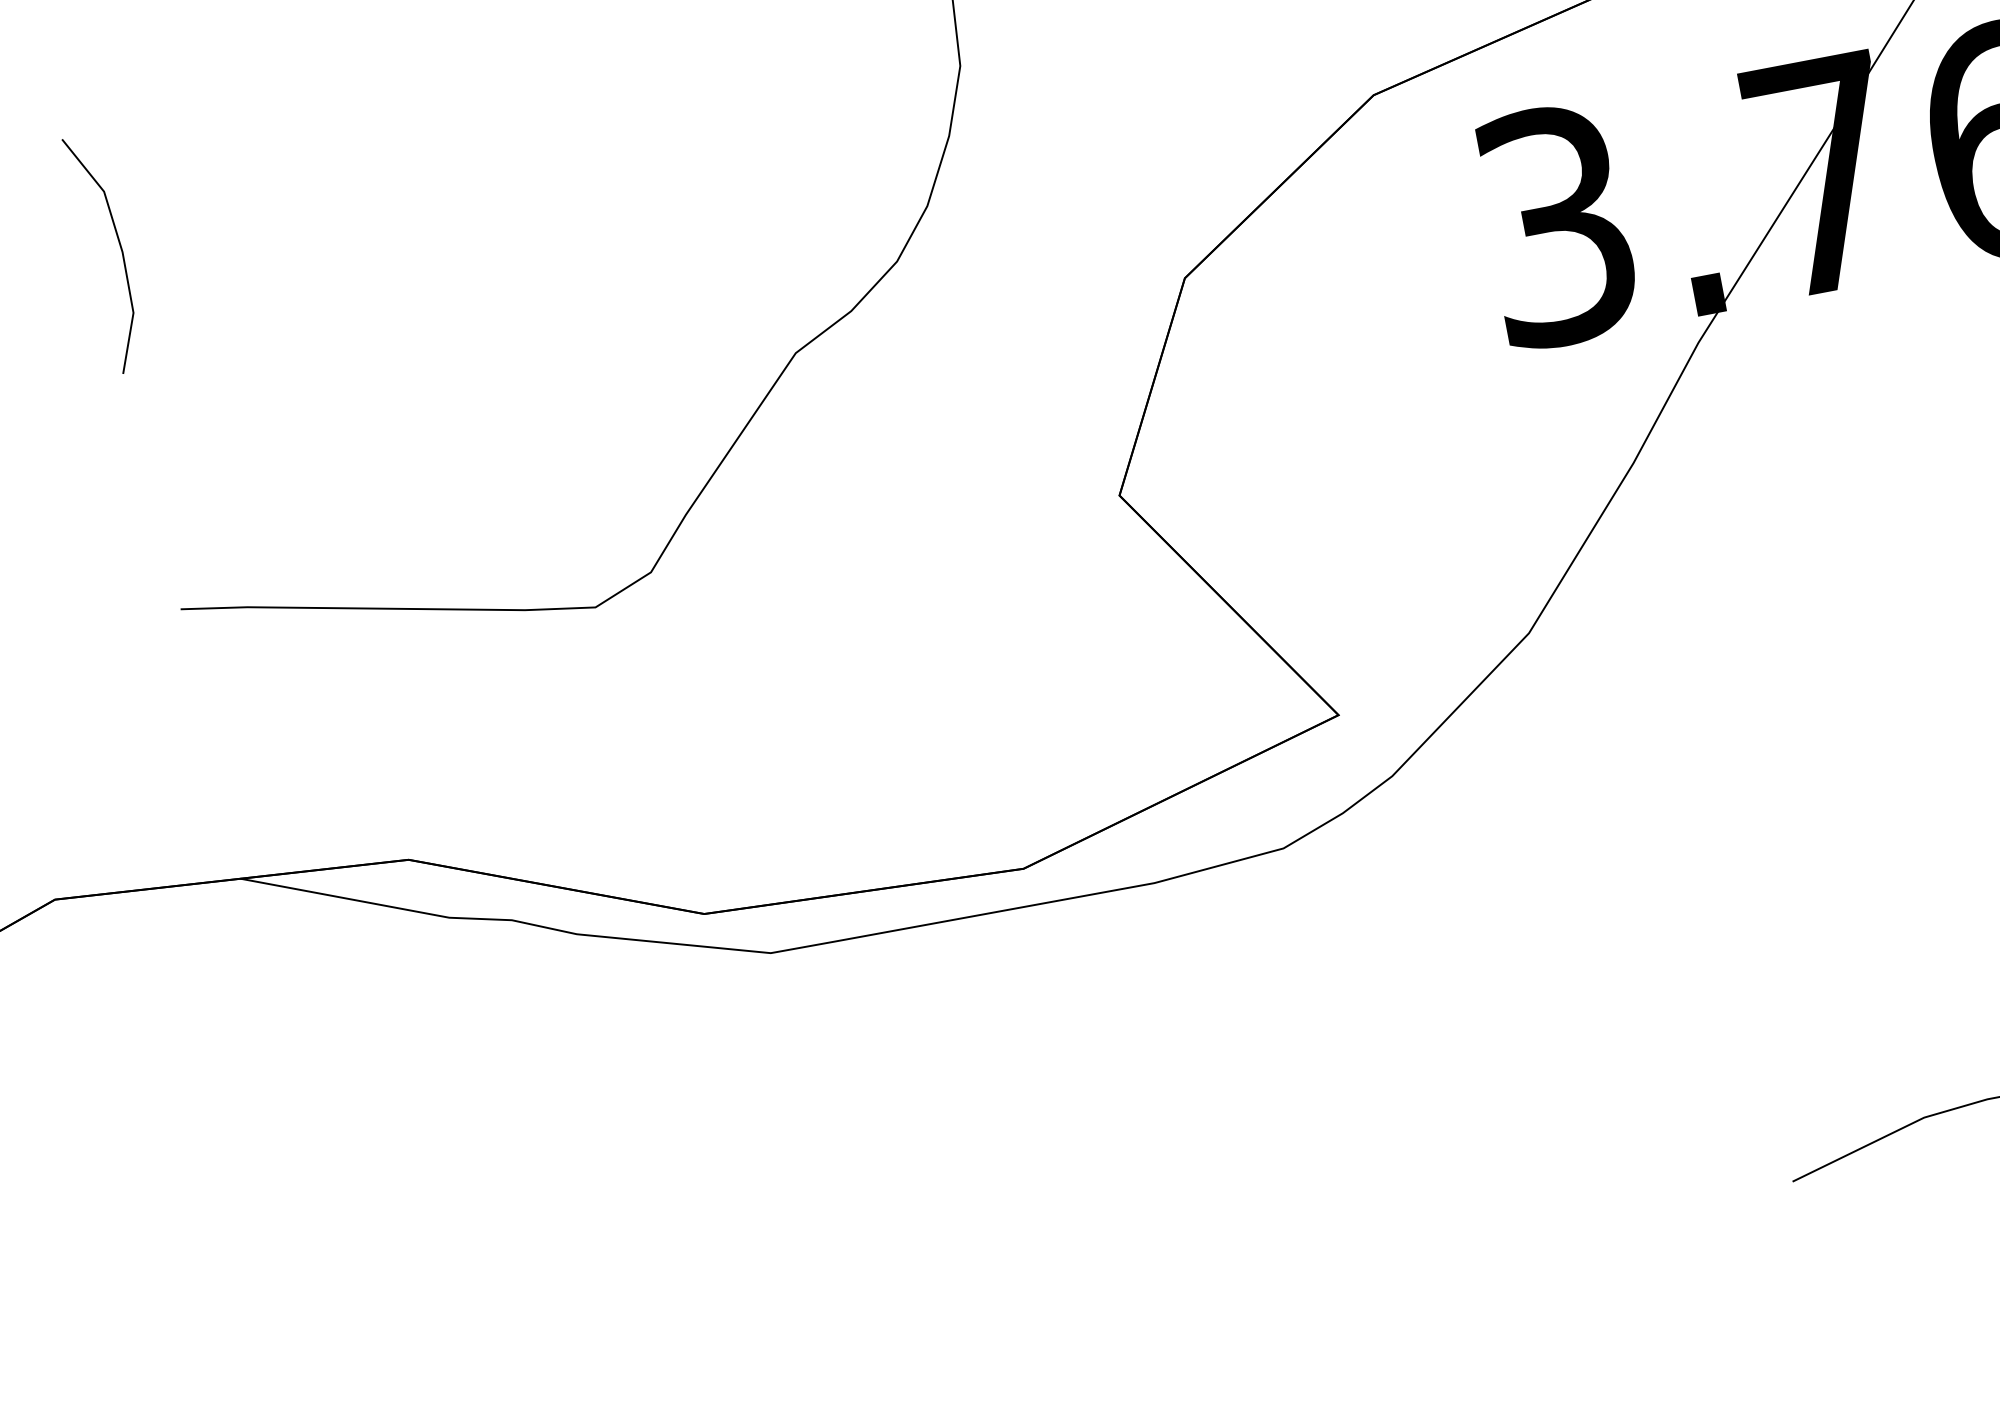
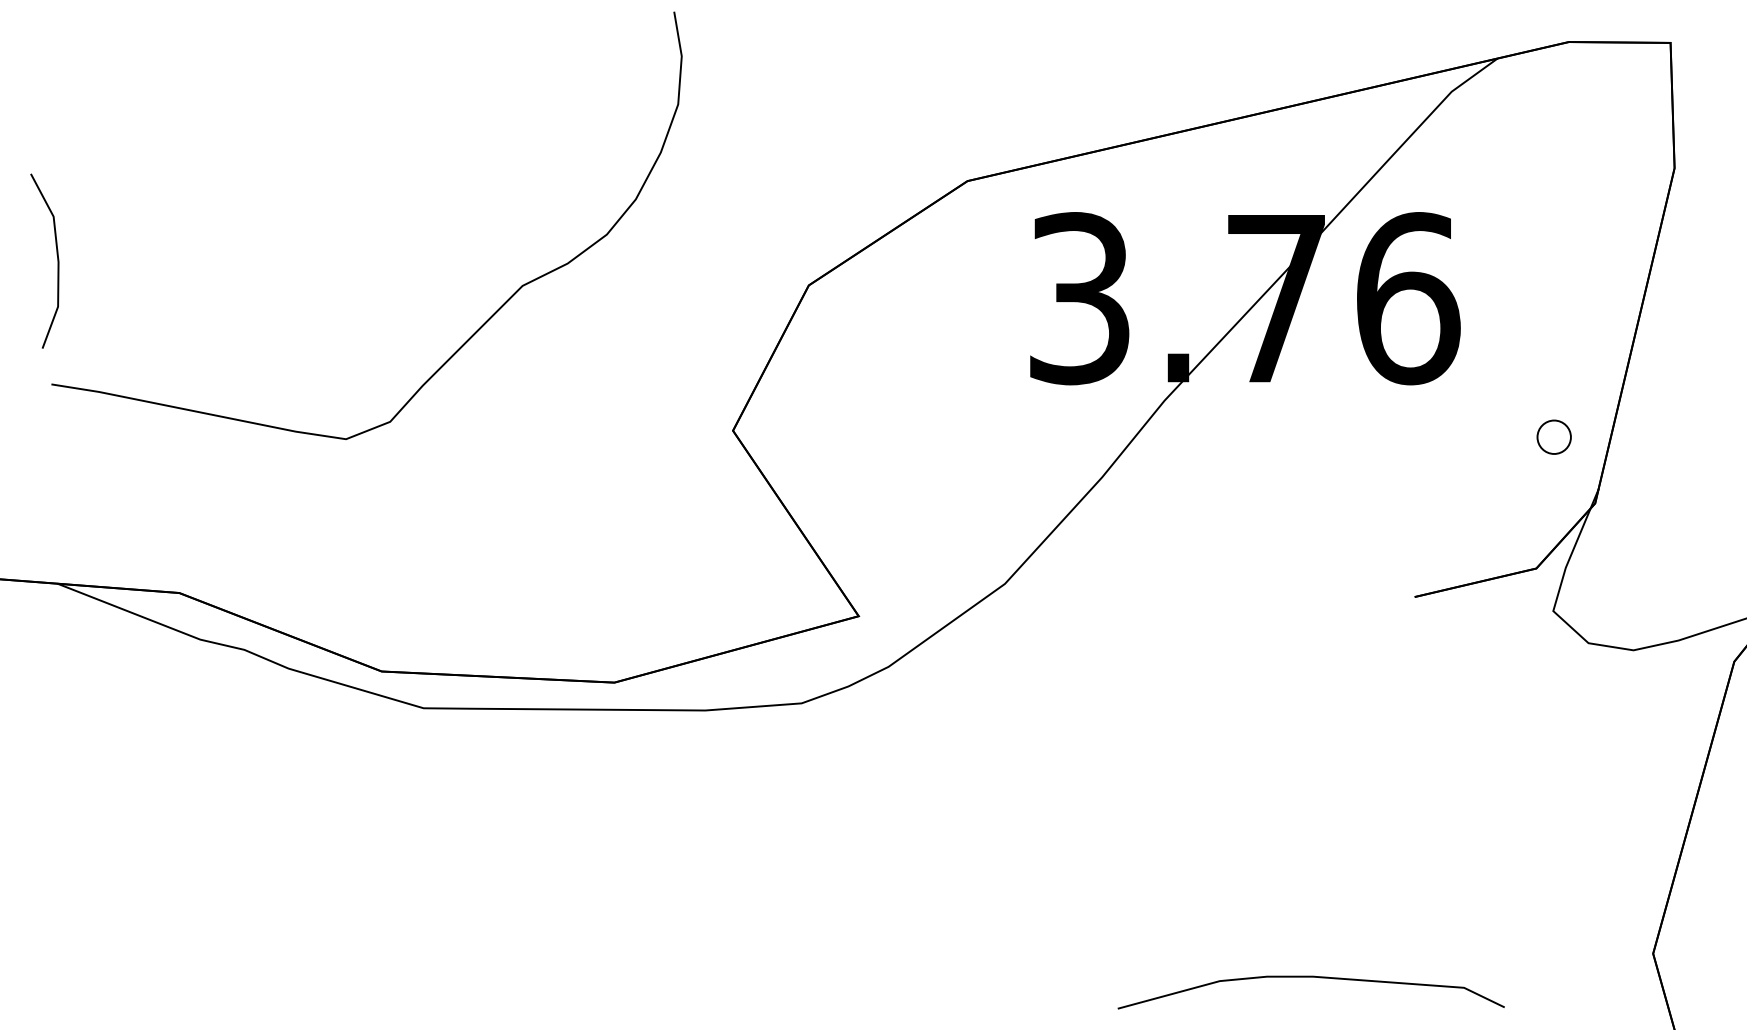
line: (118, 243) -> (56, 255), moved

